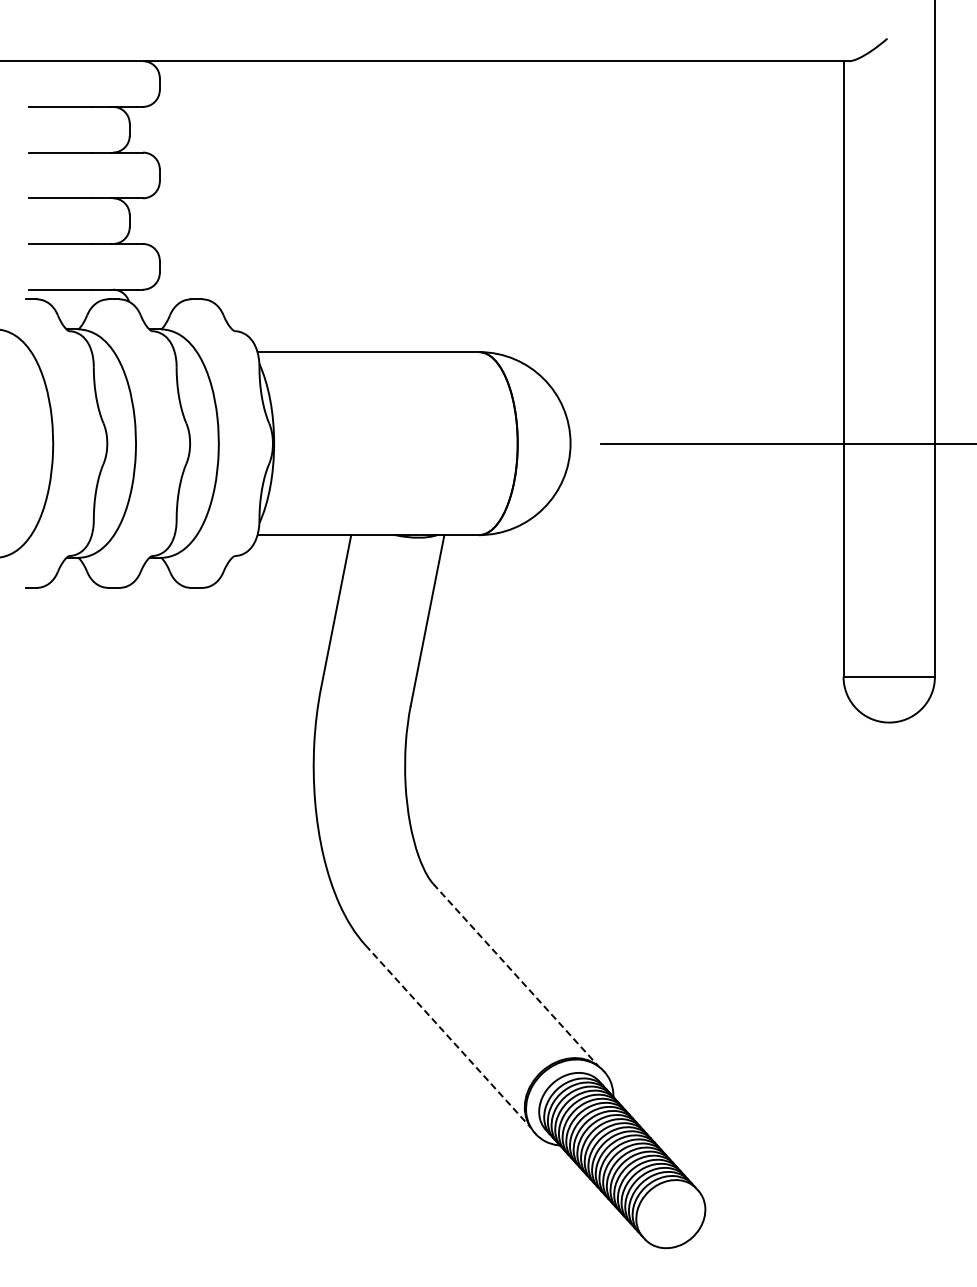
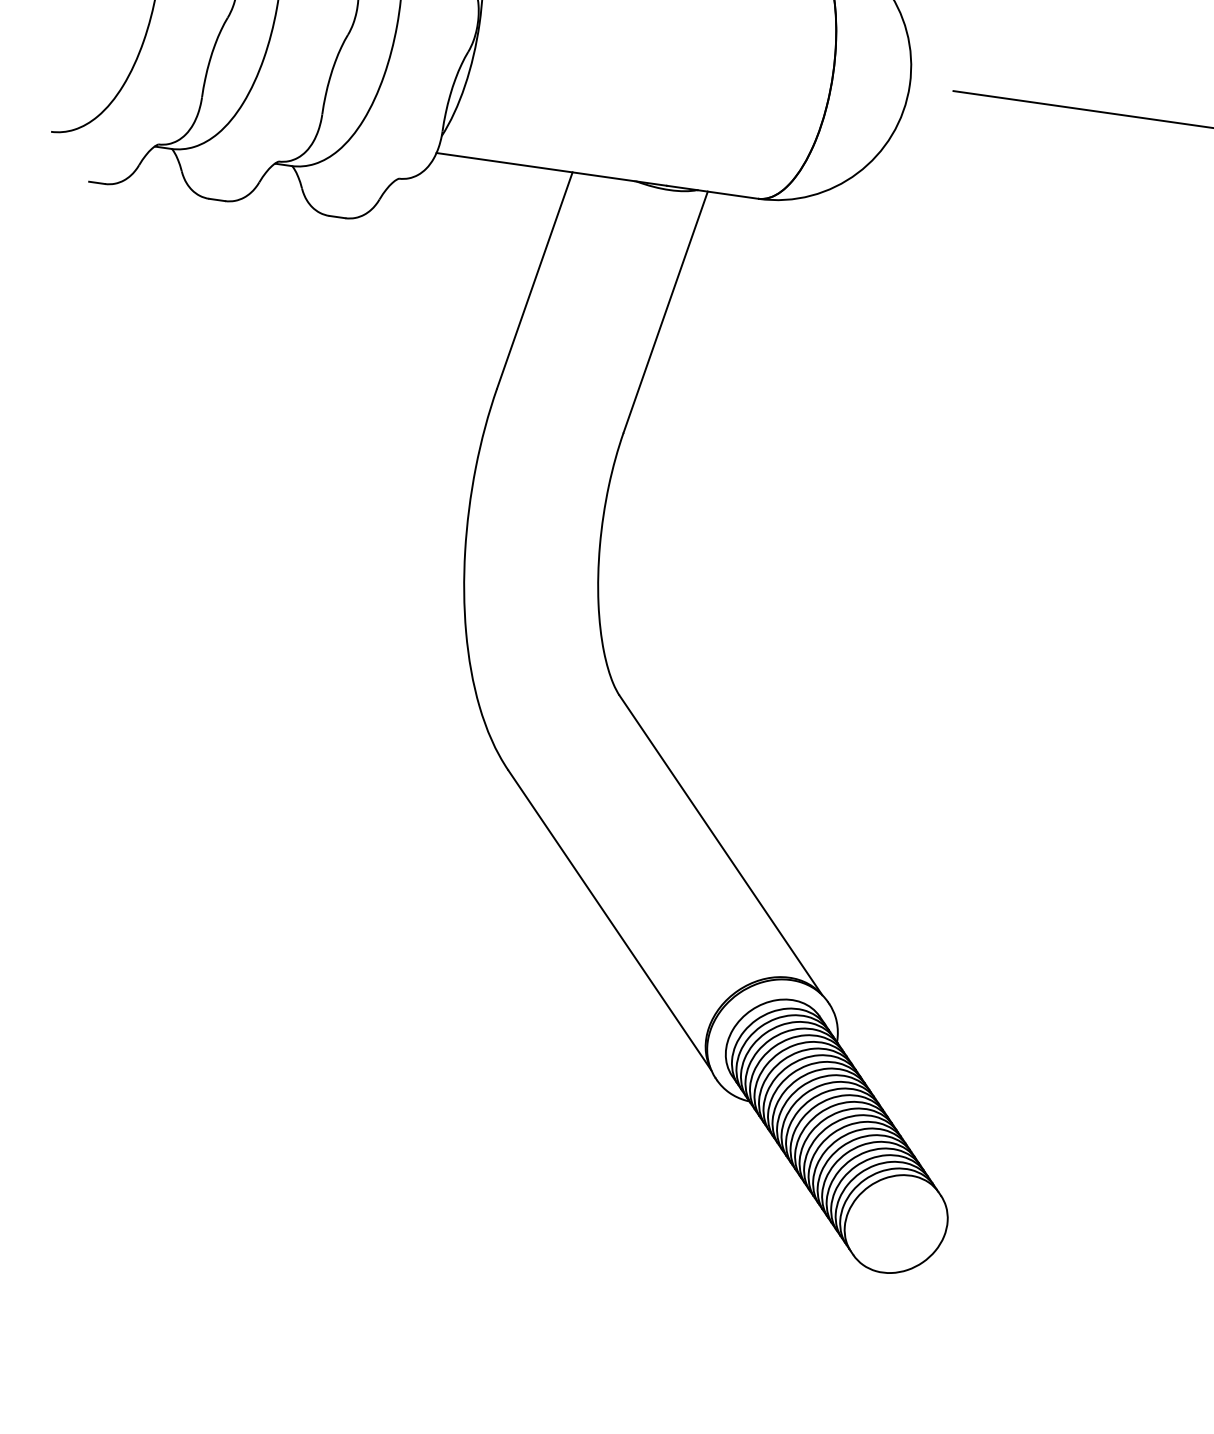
line: (516, 975) -> (721, 845), dashed -> solid
line: (448, 1036) -> (610, 920), dashed -> solid

